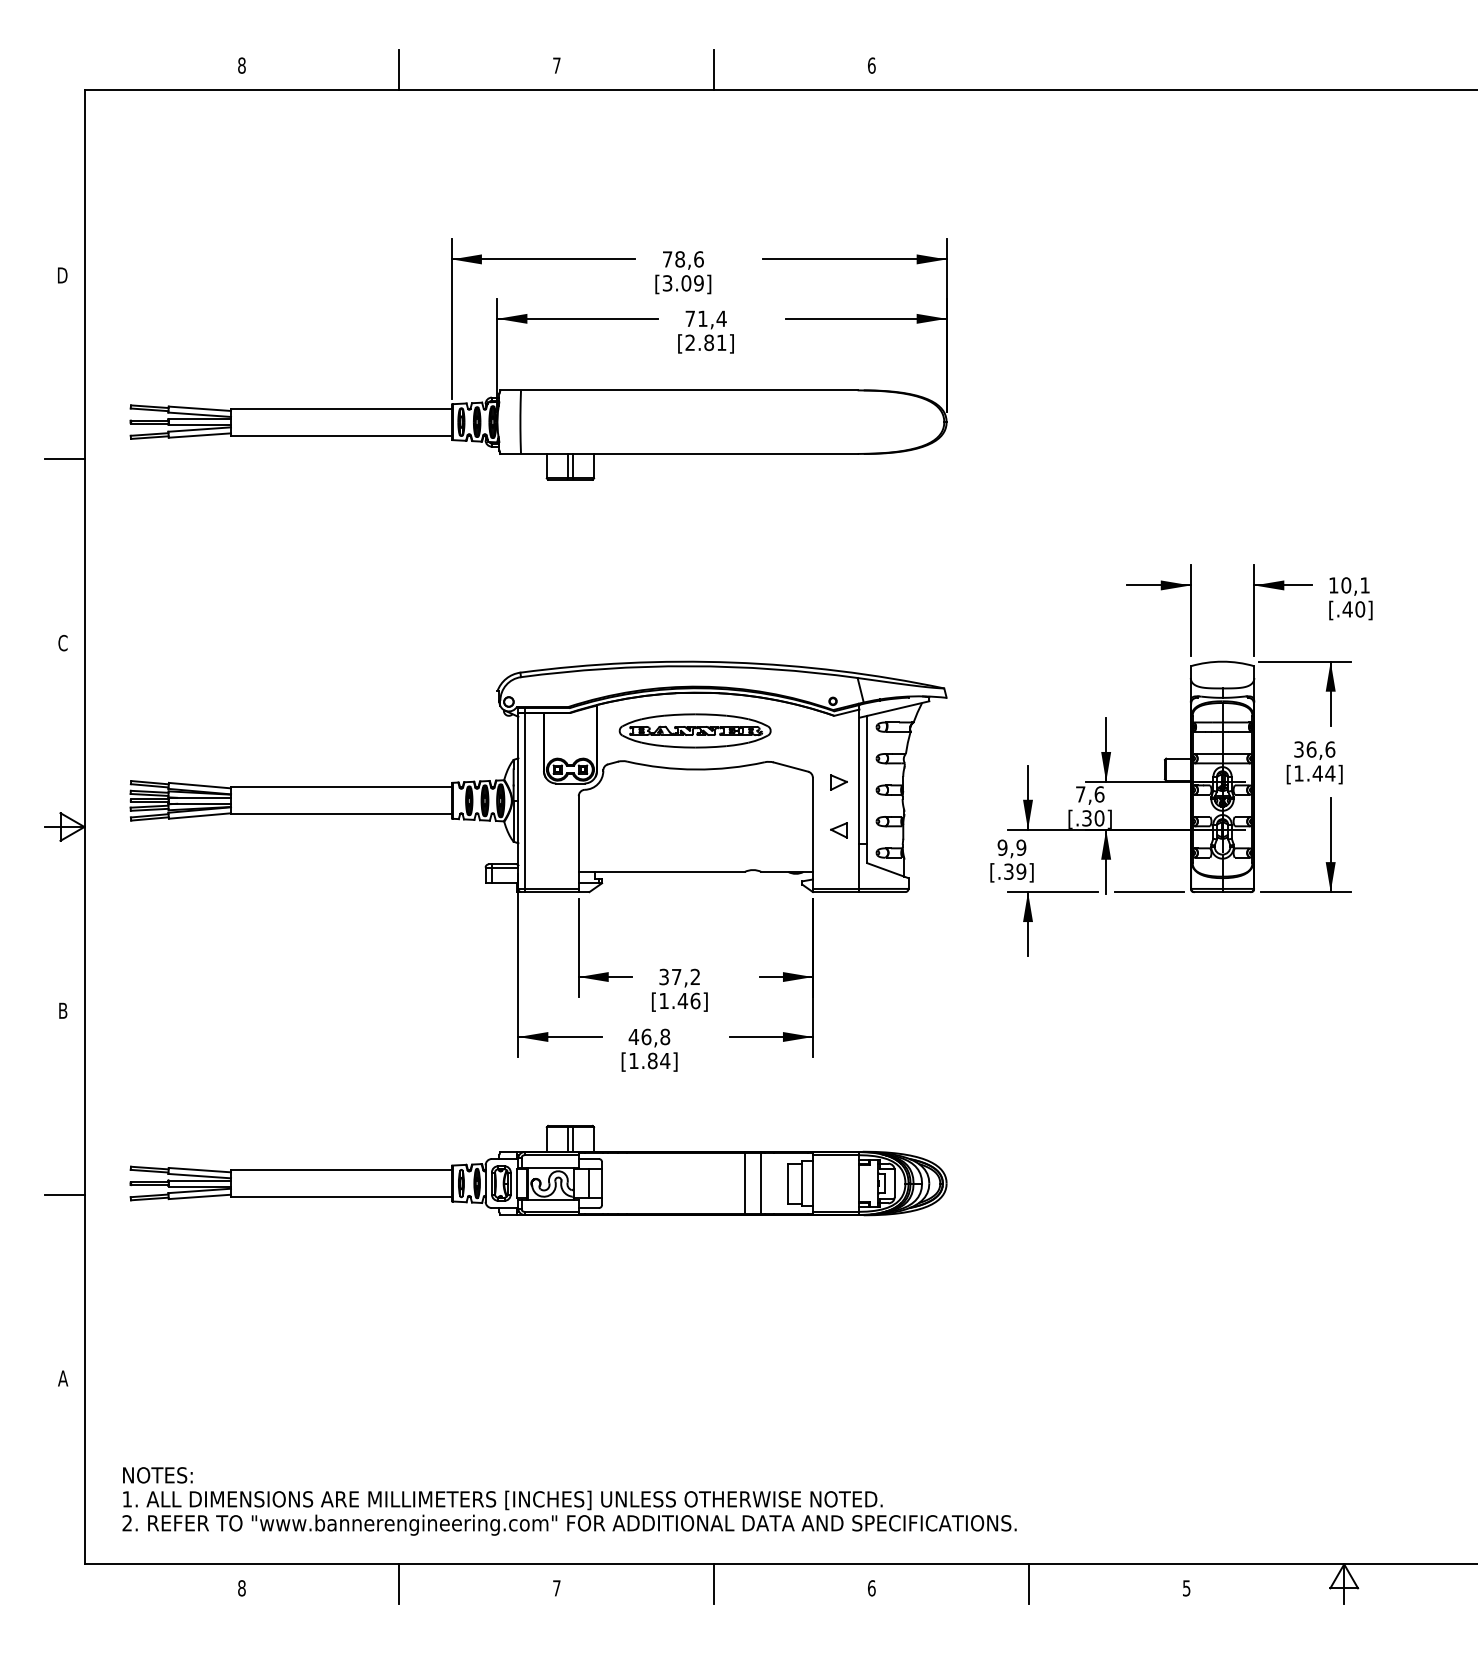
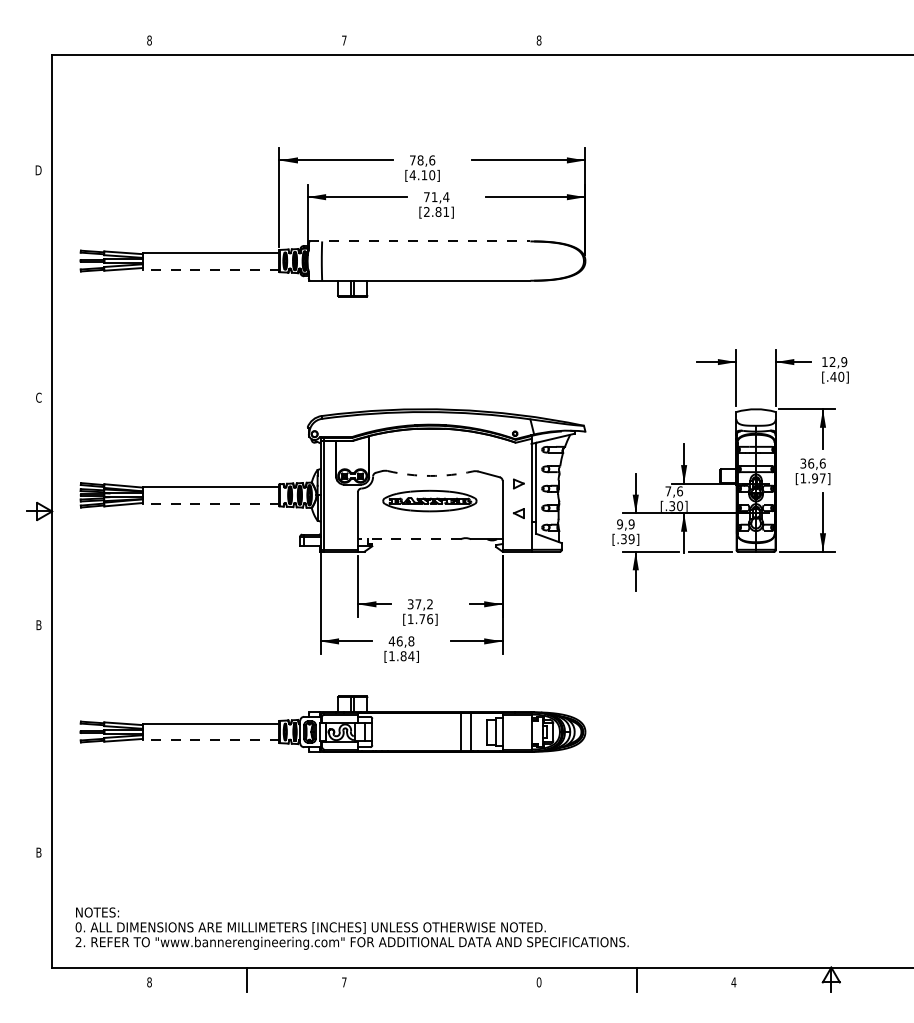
text: (870, 65) -> (538, 40), 6 -> 8
line: (398, 68) -> (246, 42), removed
line: (713, 68) -> (441, 42), removed
text: (681, 283) -> (421, 175), [3.09] -> [4.10]
line: (679, 390) -> (420, 241), solid -> dashed
line: (340, 435) -> (210, 269), solid -> dashed
line: (64, 460) -> (39, 284), removed
text: (1355, 586) -> (838, 362), 10,1 -> 12,9
part: (694, 729) -> (429, 500), moved
arc: (696, 768) -> (430, 475), solid -> dashed
text: (1323, 773) -> (818, 478), [1.44] -> [1.97]
line: (340, 814) -> (210, 503), solid -> dashed
line: (660, 872) -> (408, 539), solid -> dashed
text: (683, 999) -> (422, 618), [1.46] -> [1.76]
line: (64, 1193) -> (39, 738), removed
line: (340, 1197) -> (210, 740), solid -> dashed
text: (62, 1378) -> (38, 852), A -> B
text: (127, 1499) -> (78, 927), 1. -> 0.
line: (713, 1583) -> (441, 979), removed
text: (872, 1586) -> (539, 981), 6 -> 0
text: (1186, 1588) -> (733, 982), 5 -> 4

